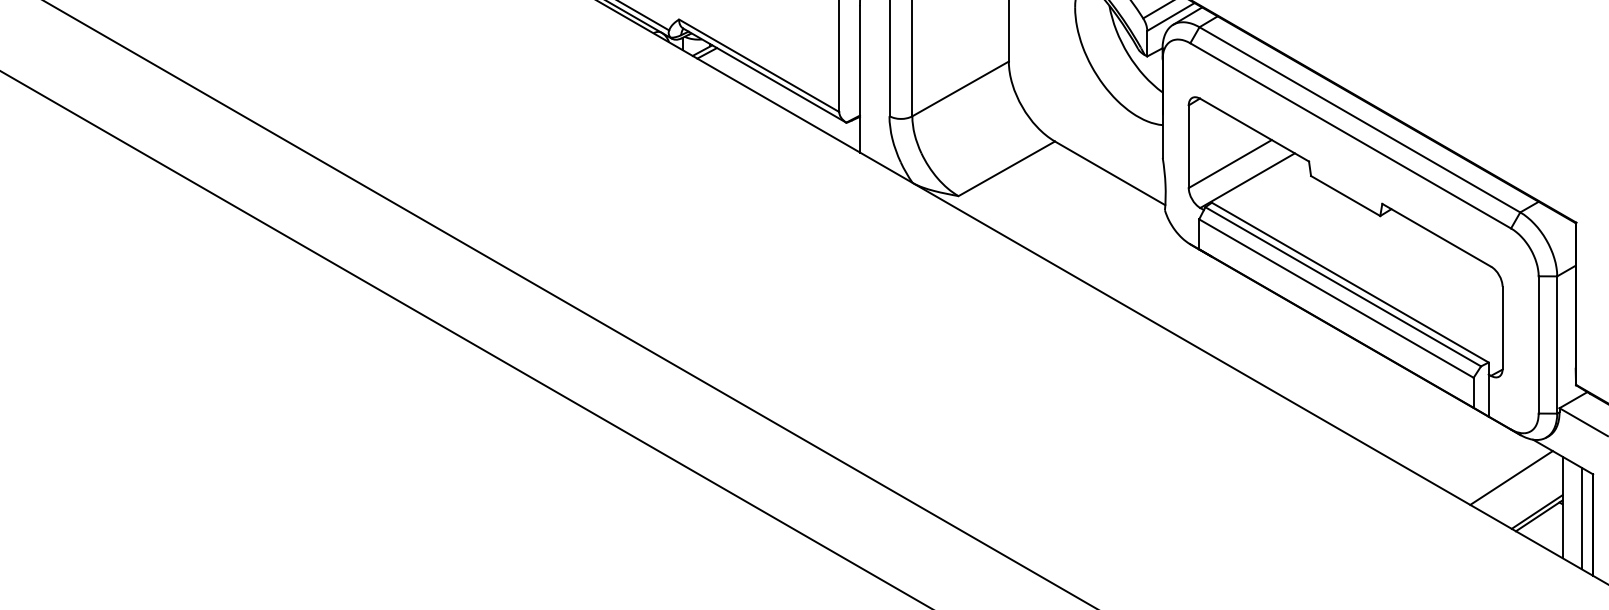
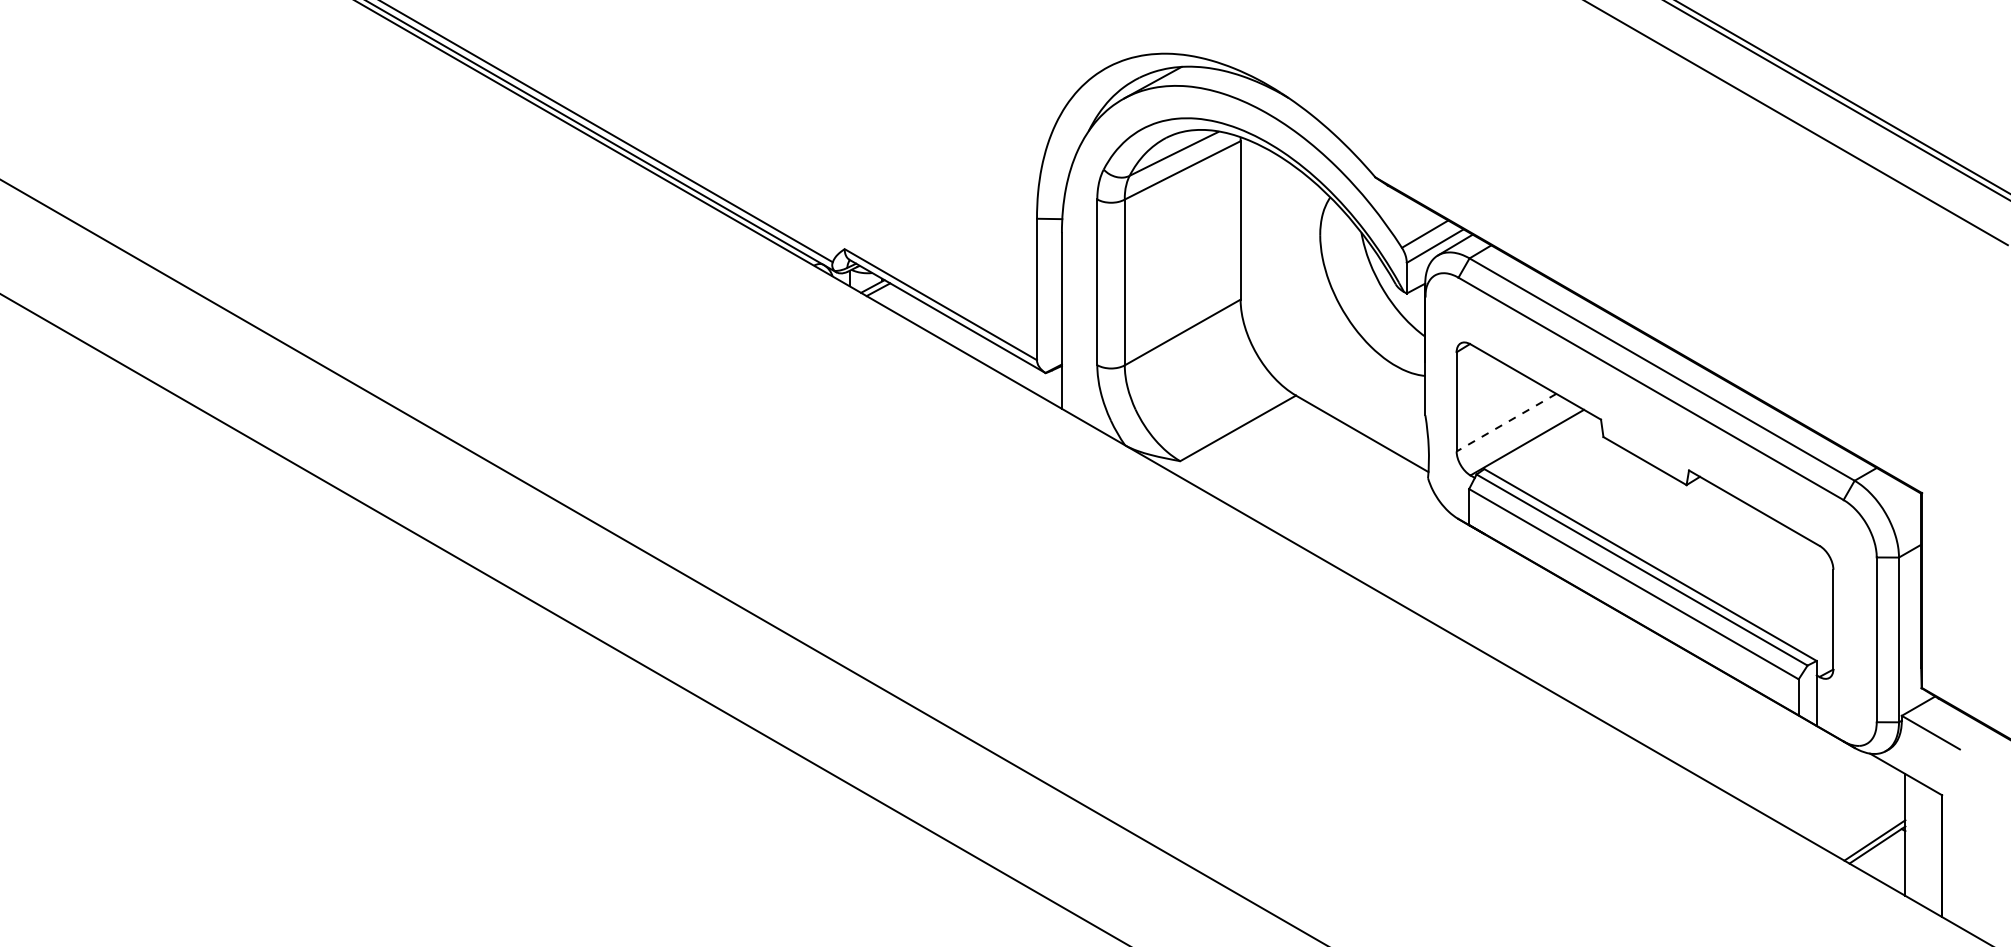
line: (1230, 163) -> (1506, 422), solid -> dashed
line: (1510, 477) -> (1843, 799), removed
line: (1581, 518) -> (1928, 848), removed

